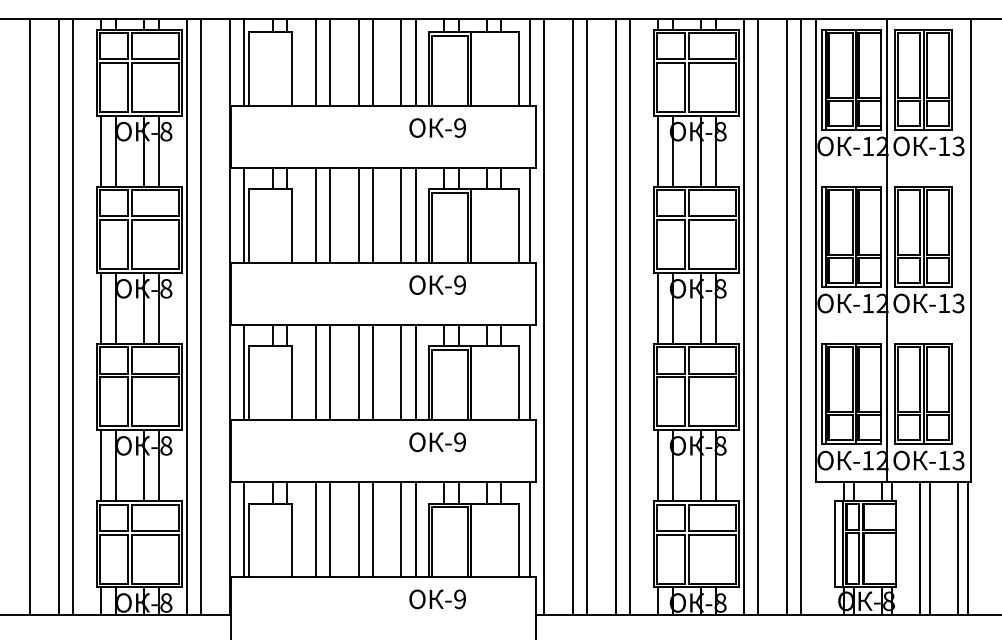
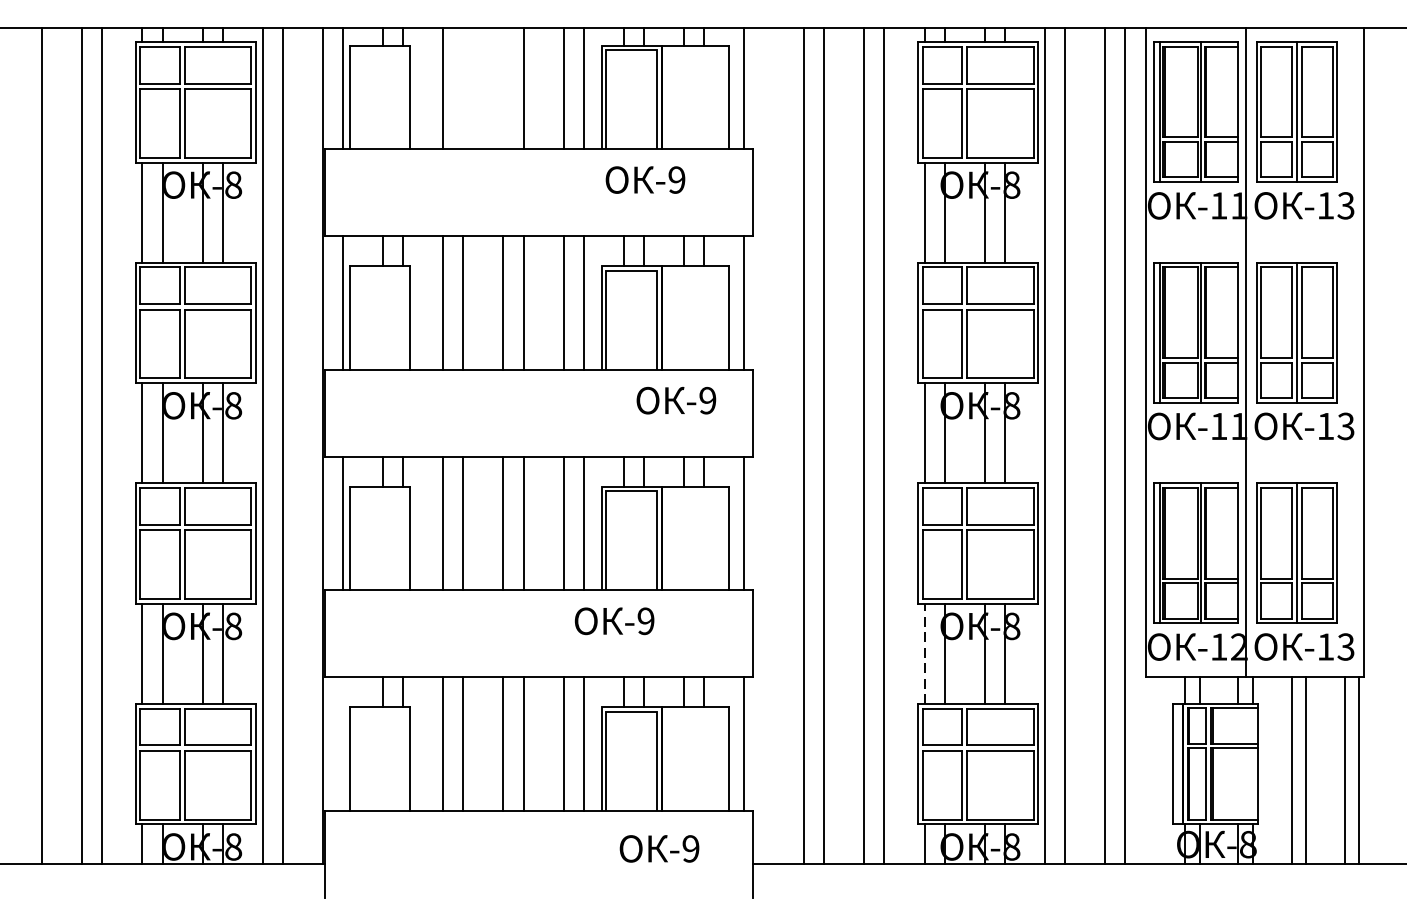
line: (329, 62) -> (462, 88), removed
line: (358, 62) -> (503, 88), removed
text: (437, 127) -> (645, 179), moved
text: (882, 145) -> (1239, 204), -12 -> -11
text: (437, 284) -> (676, 399), moved
text: (882, 302) -> (1239, 425), -12 -> -11
line: (544, 317) -> (764, 446), removed
line: (658, 465) -> (924, 653), solid -> dashed
line: (244, 529) -> (343, 743), removed
text: (437, 599) -> (659, 849), moved

